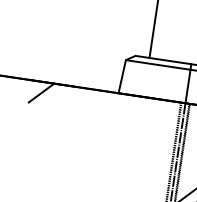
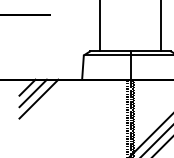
line: (47, 102) -> (32, 93), added
line: (54, 110) -> (38, 98), added

